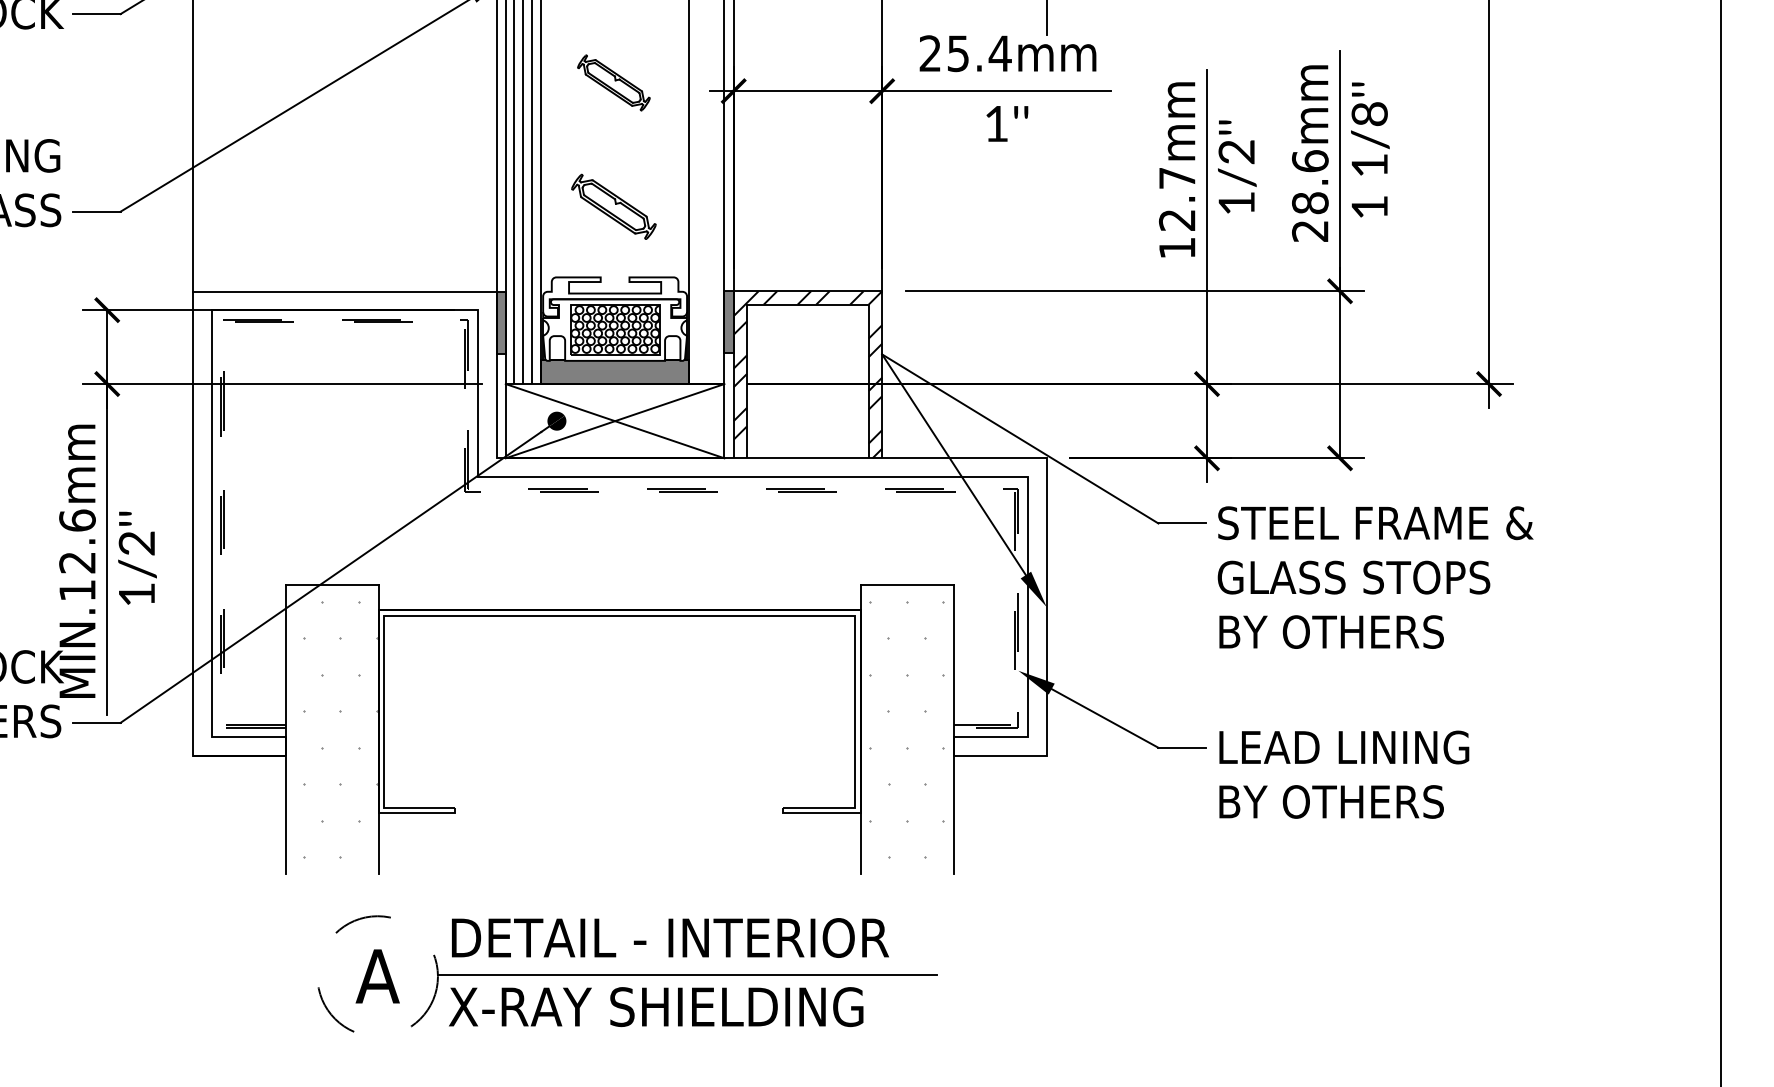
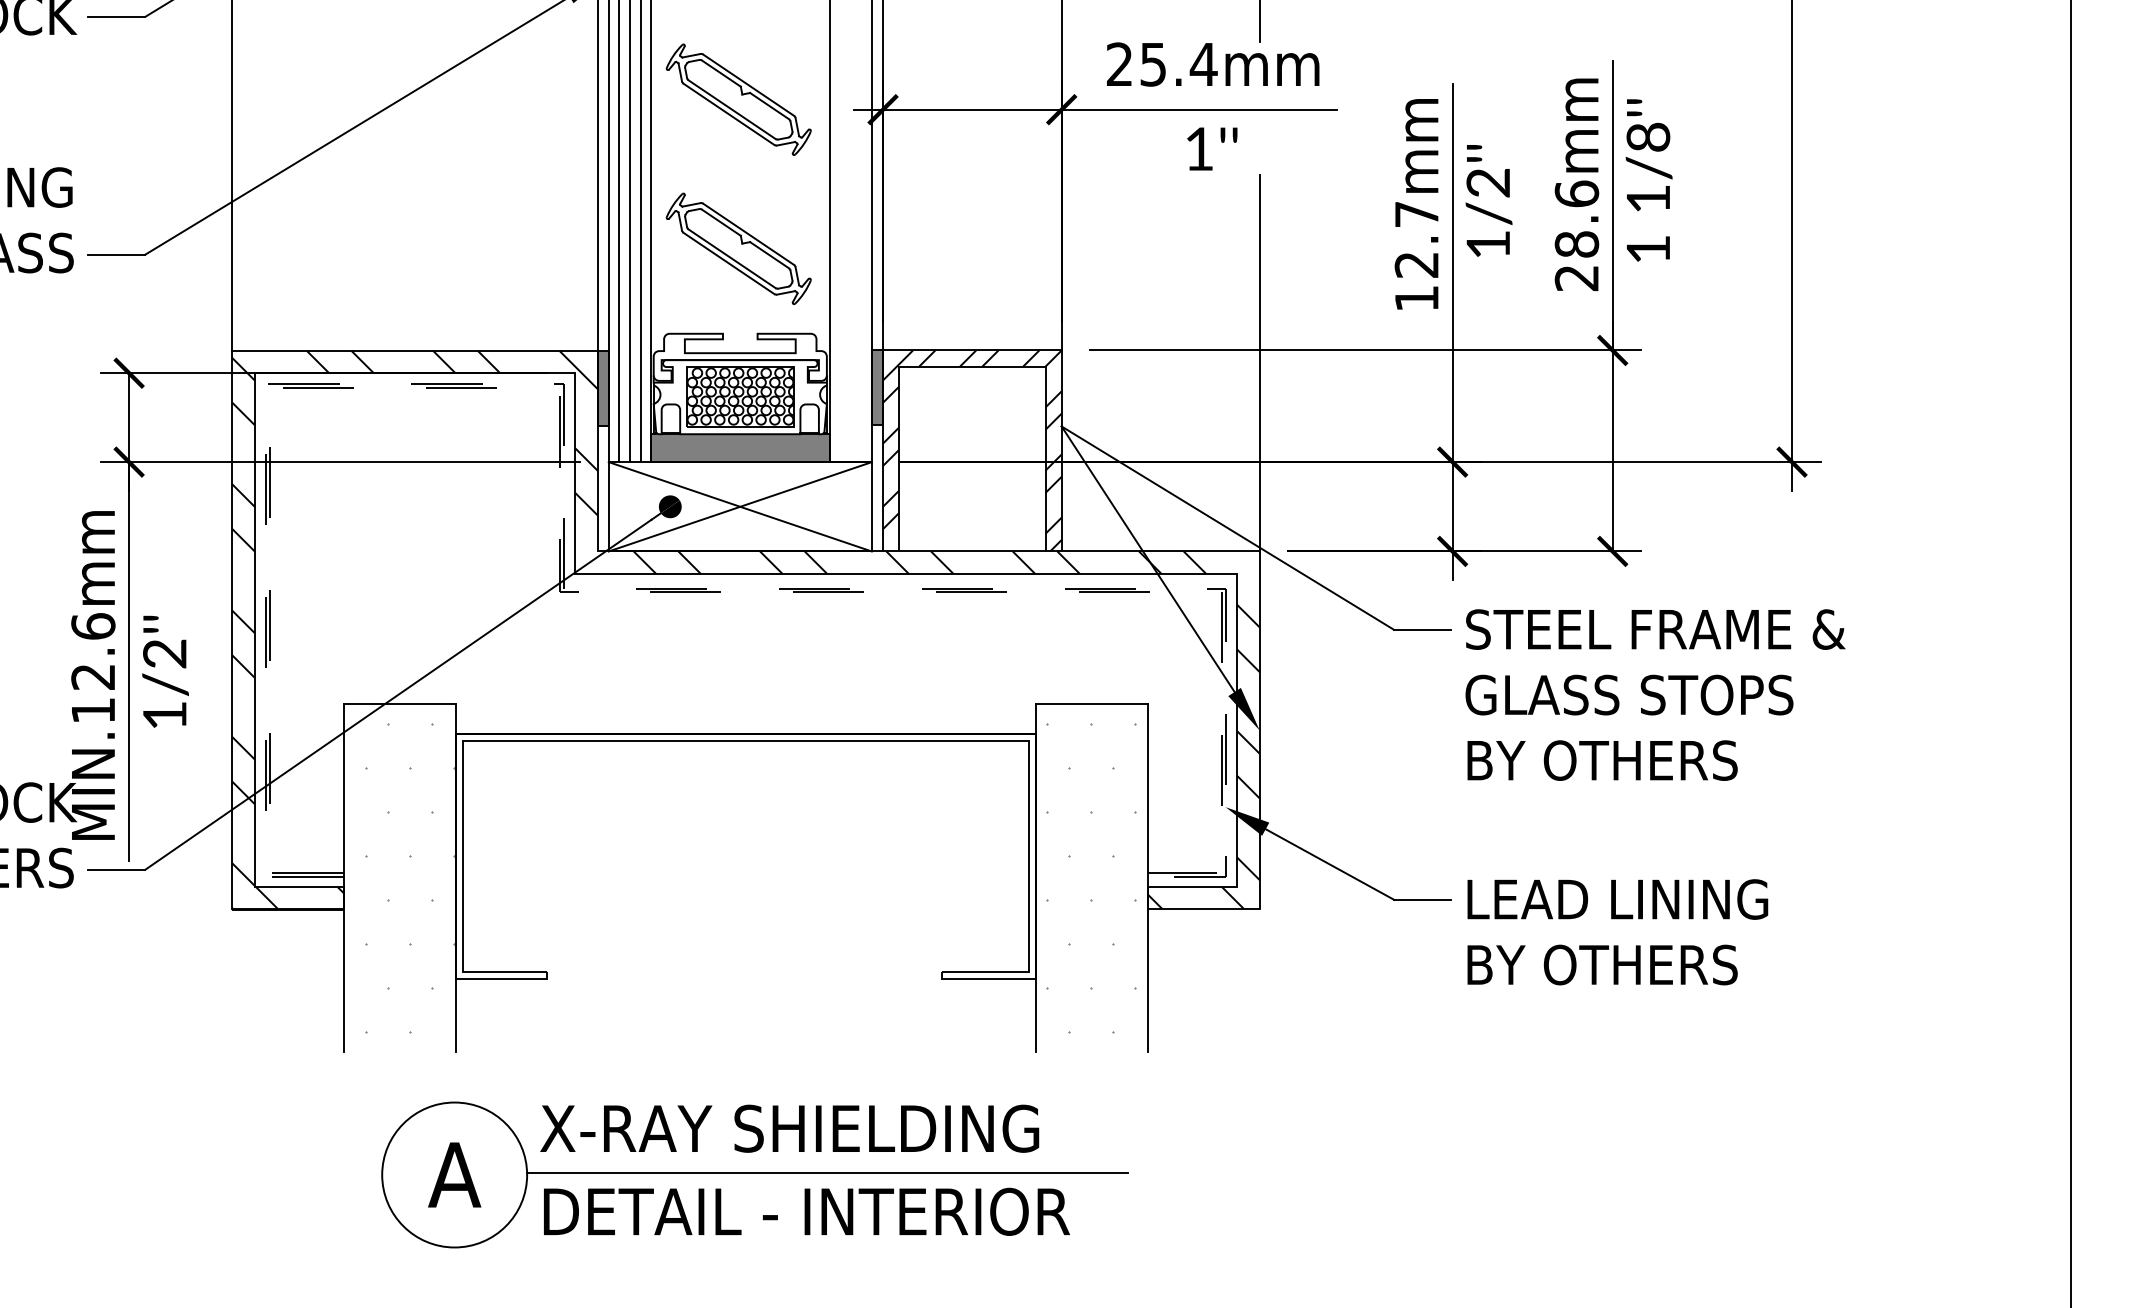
part: (613, 82) -> (738, 99), size x1.67
part: (613, 206) -> (738, 248), size x1.43
line: (1046, 302) -> (1259, 363), added
hatch: (619, 523) -> (745, 629), added
text: (668, 937) -> (804, 1128), DETAIL - INTERIOR -> X-RAY SHIELDING
circle: (377, 976) -> (454, 1175), dashed -> solid
text: (669, 1007) -> (805, 1212), X-RAY SHIELDING -> DETAIL - INTERIOR

